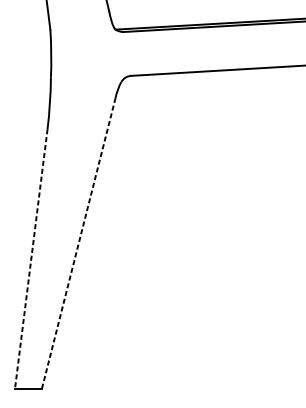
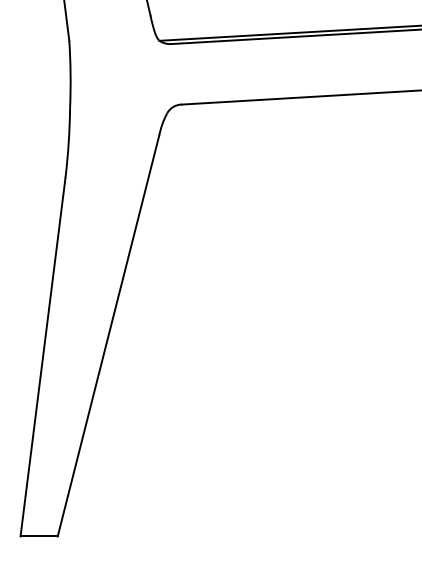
line: (78, 243) -> (108, 335), dashed -> solid
line: (30, 259) -> (42, 357), dashed -> solid

